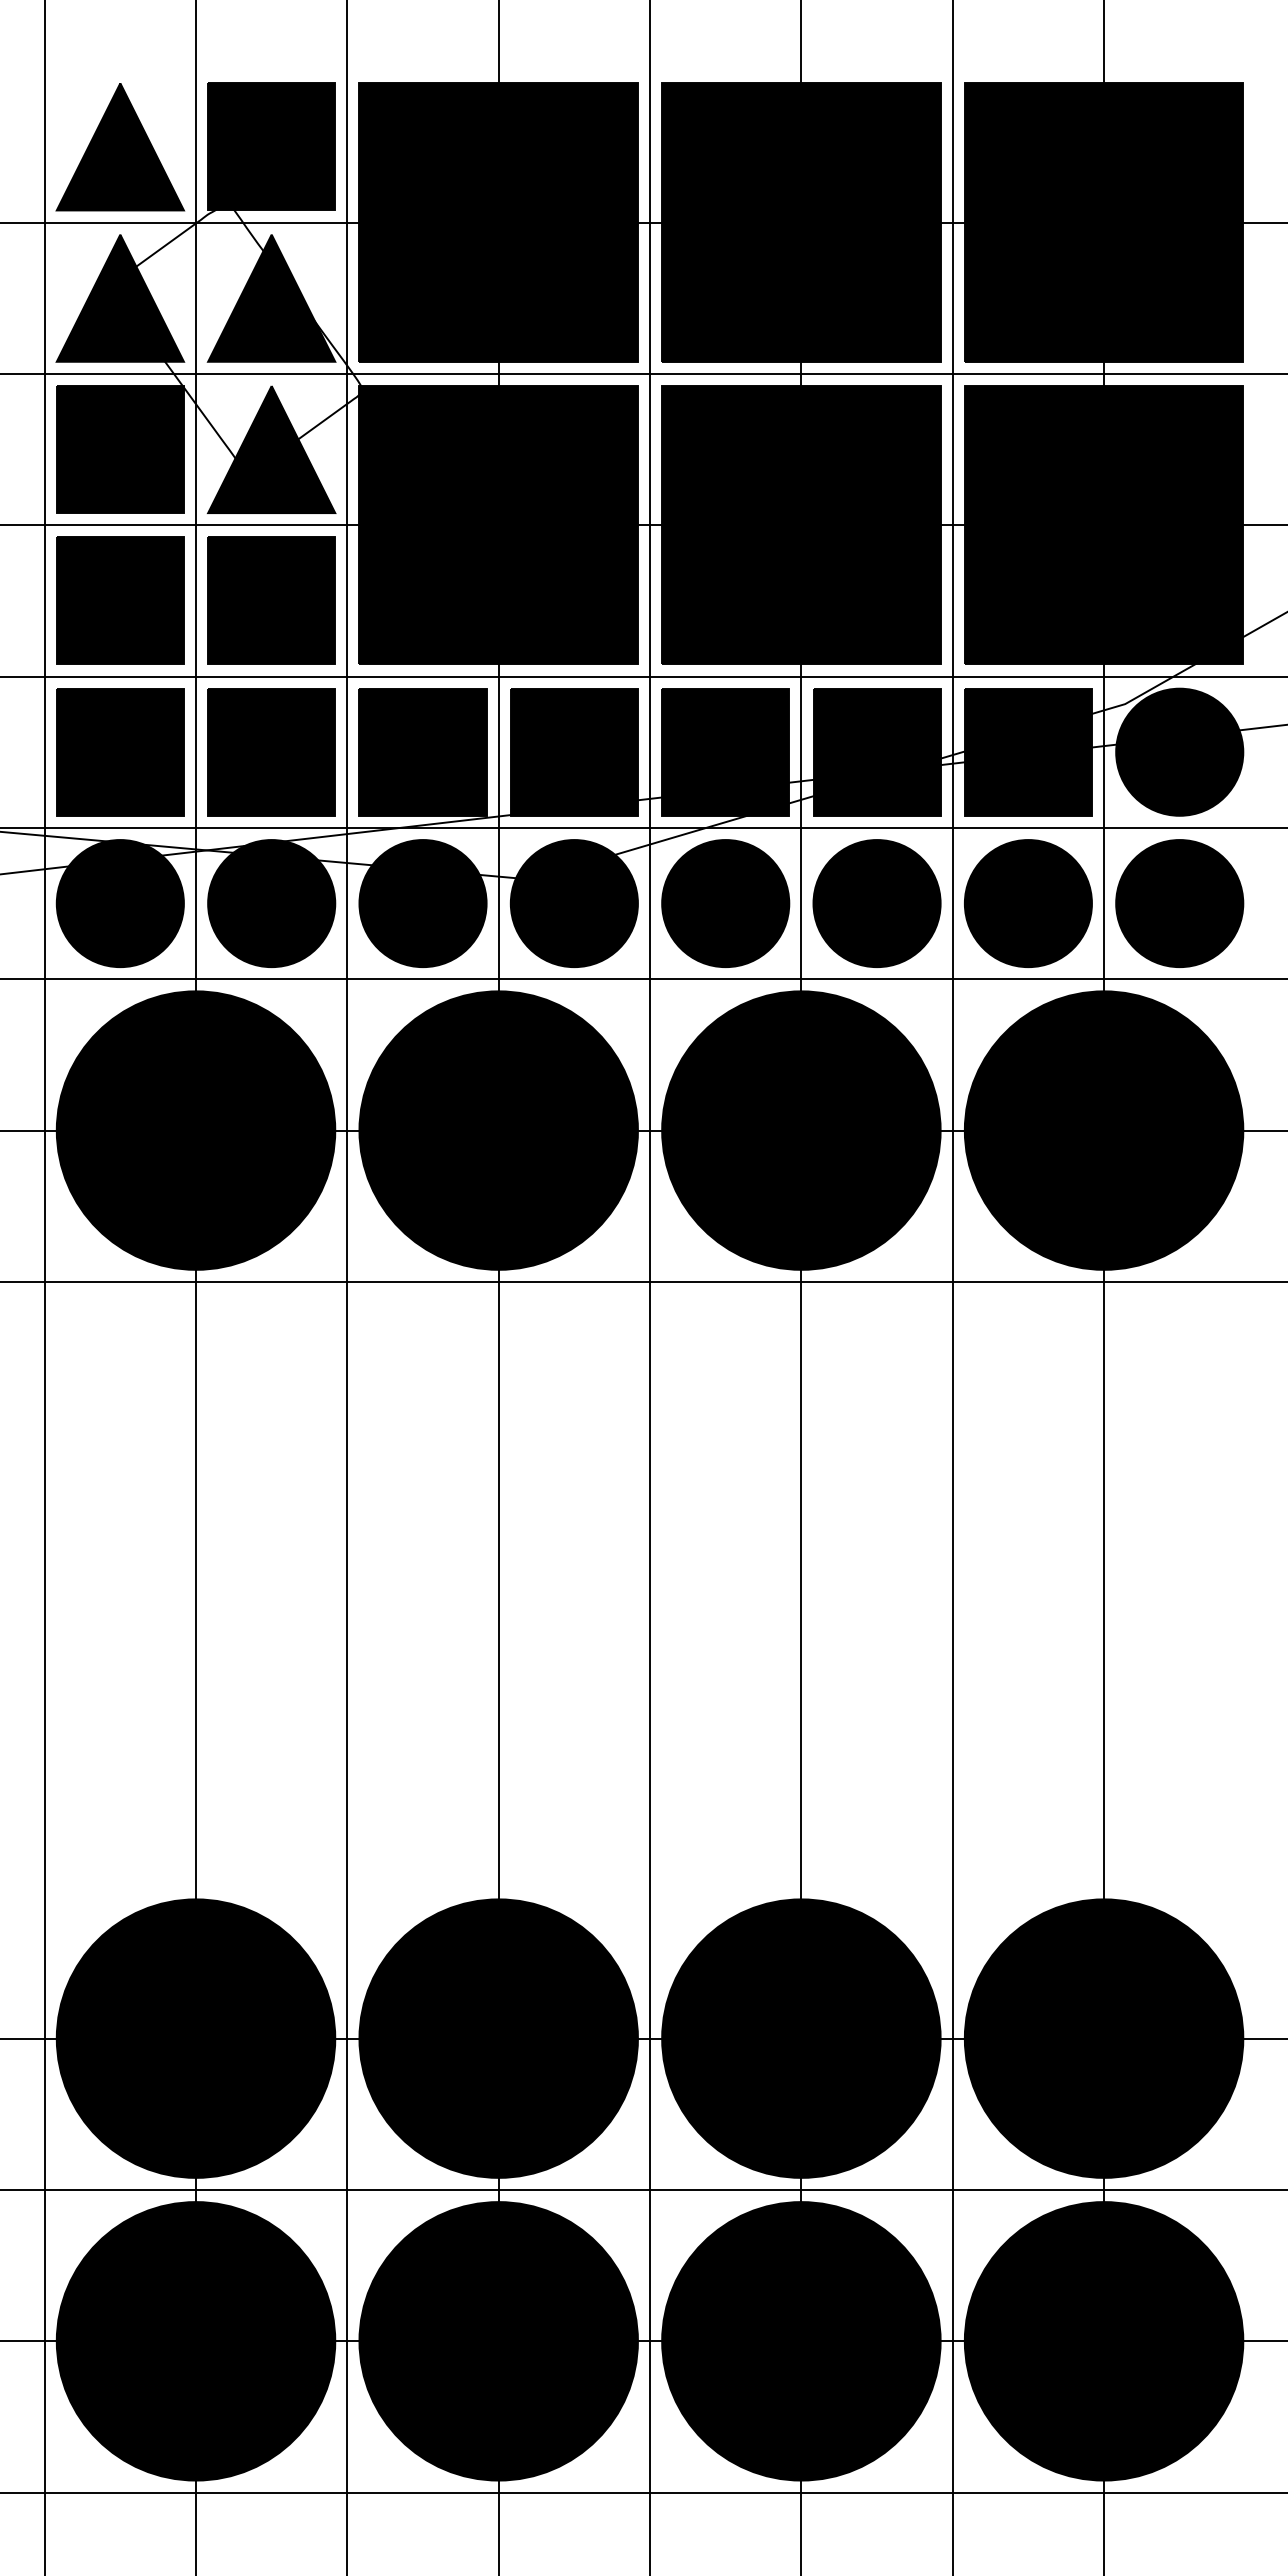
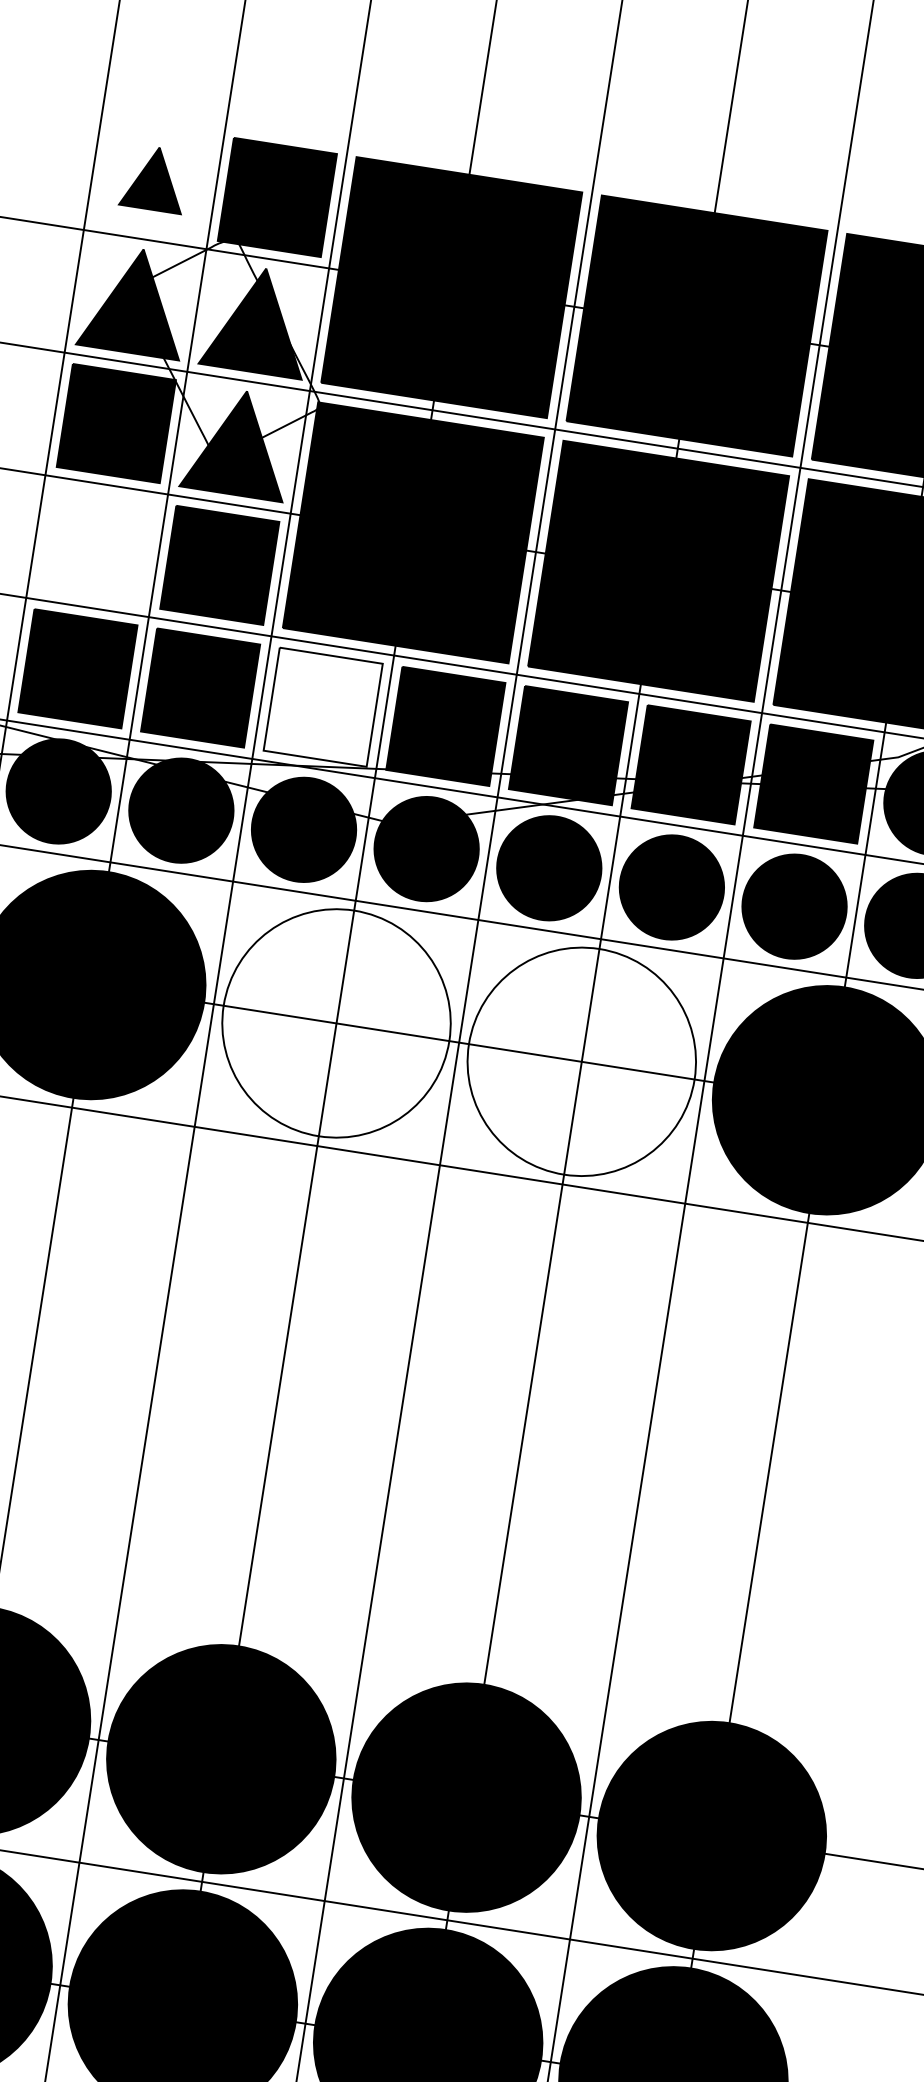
part: (120, 147) -> (154, 178), size x0.6
part: (120, 600) -> (97, 545), removed
fill: (422, 751) -> (322, 706), removed
fill: (498, 1130) -> (336, 1023), removed
fill: (801, 1130) -> (581, 1061), removed

